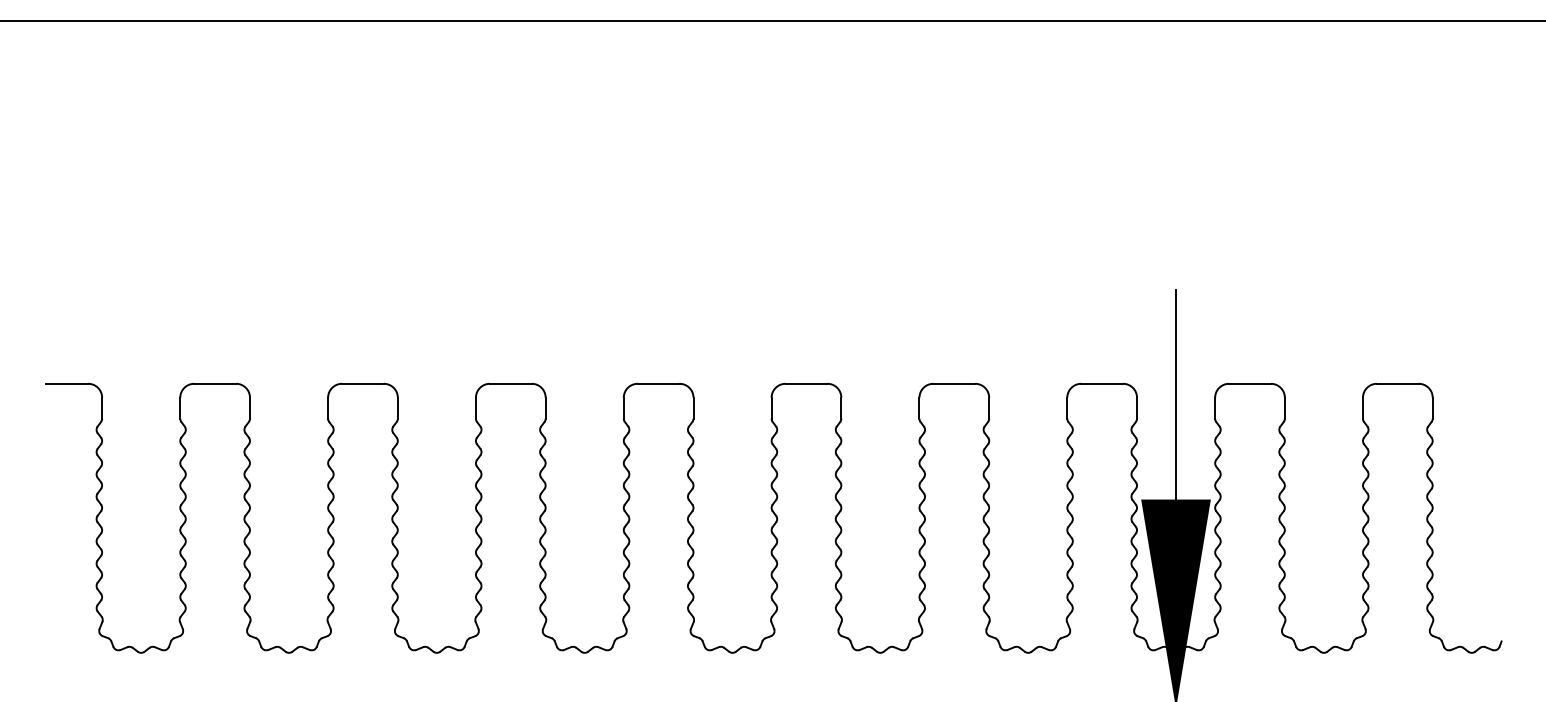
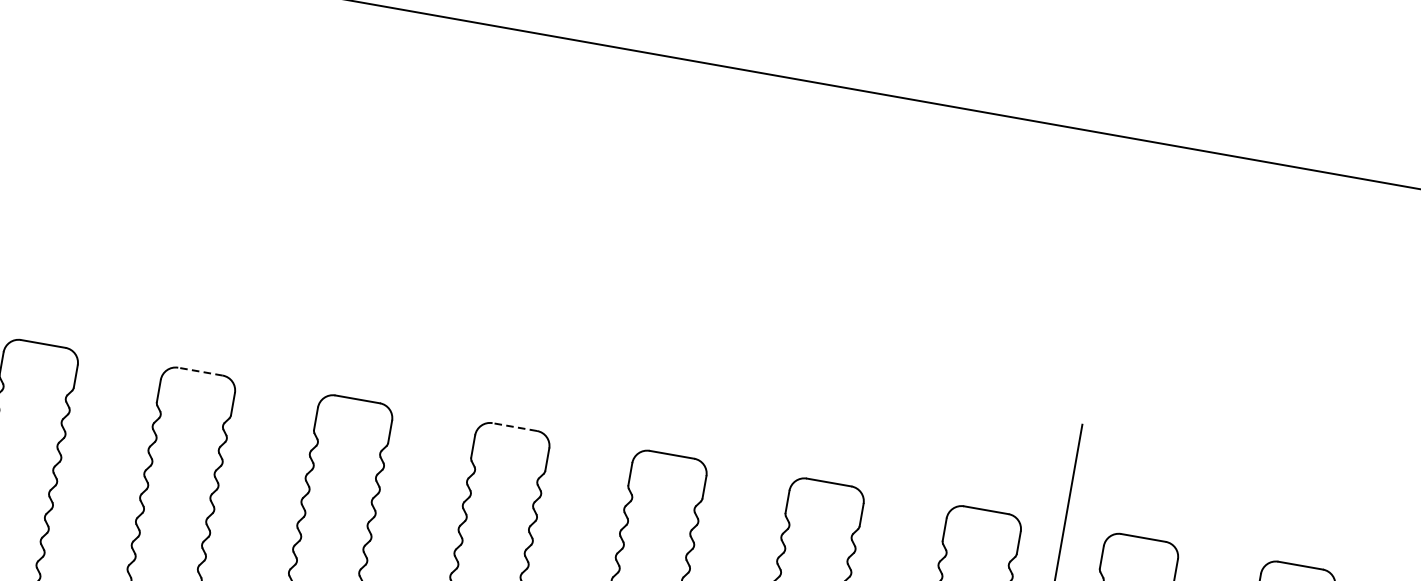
line: (362, 383) -> (200, 371), solid -> dashed
line: (658, 383) -> (514, 426), solid -> dashed

